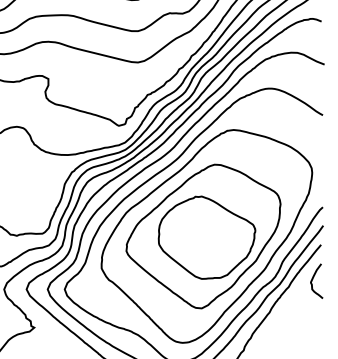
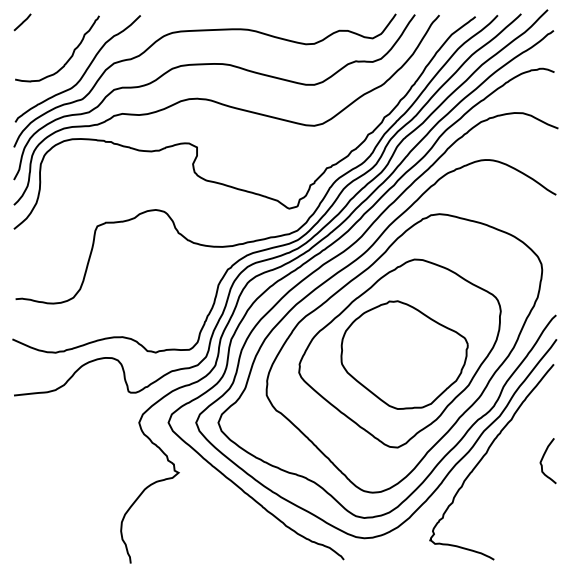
curve: (313, 279) -> (543, 458), moved

